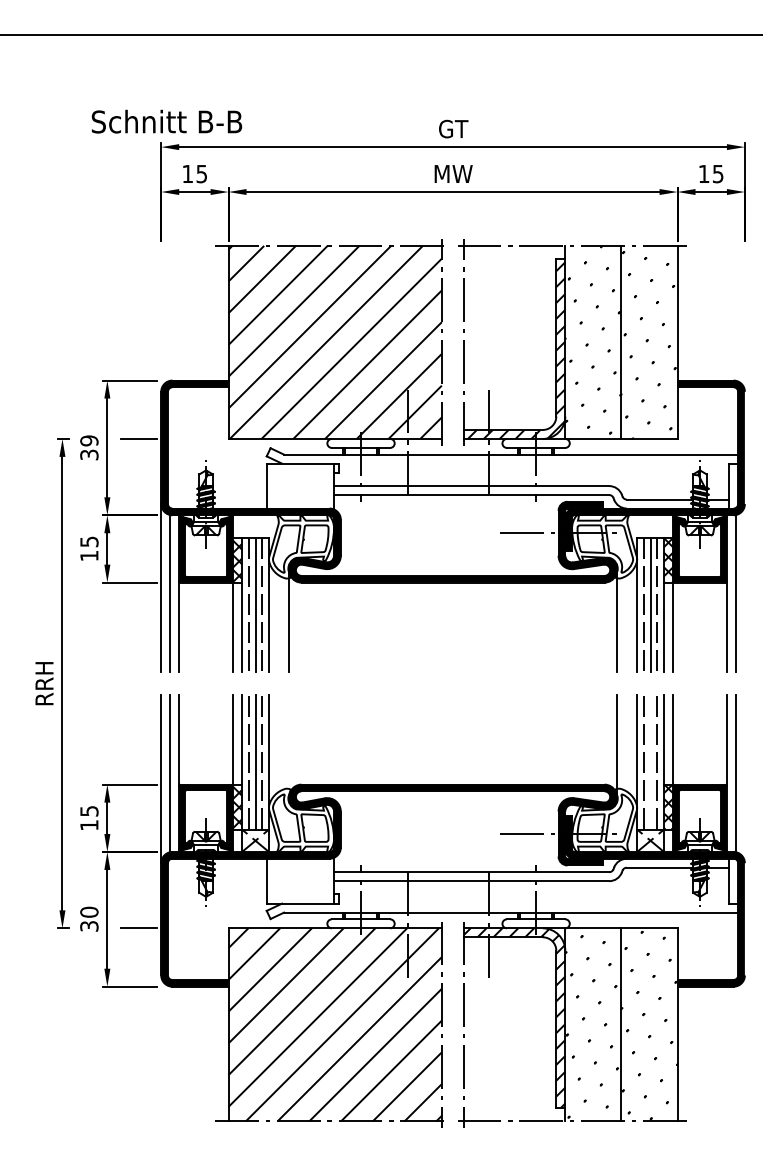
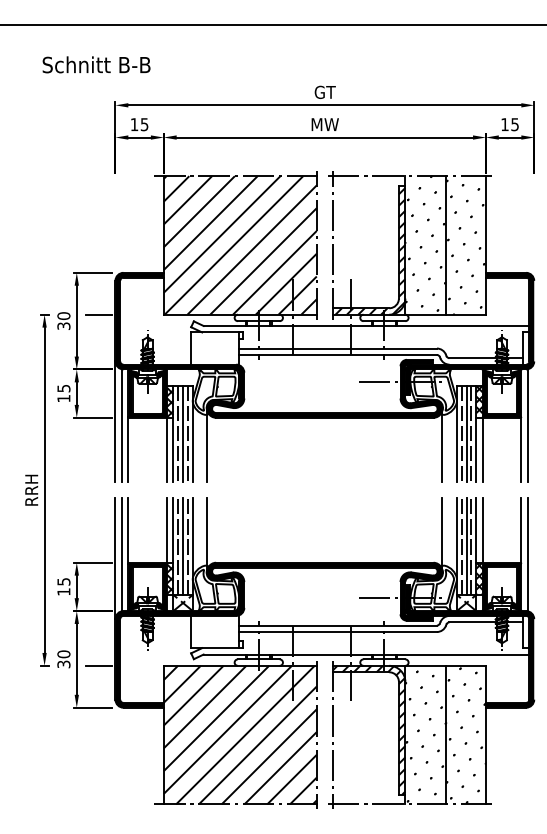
text: (166, 121) -> (96, 64), moved
text: (89, 440) -> (63, 315), 39 -> 30
line: (289, 745) -> (207, 534), added
line: (650, 761) -> (466, 546), added

